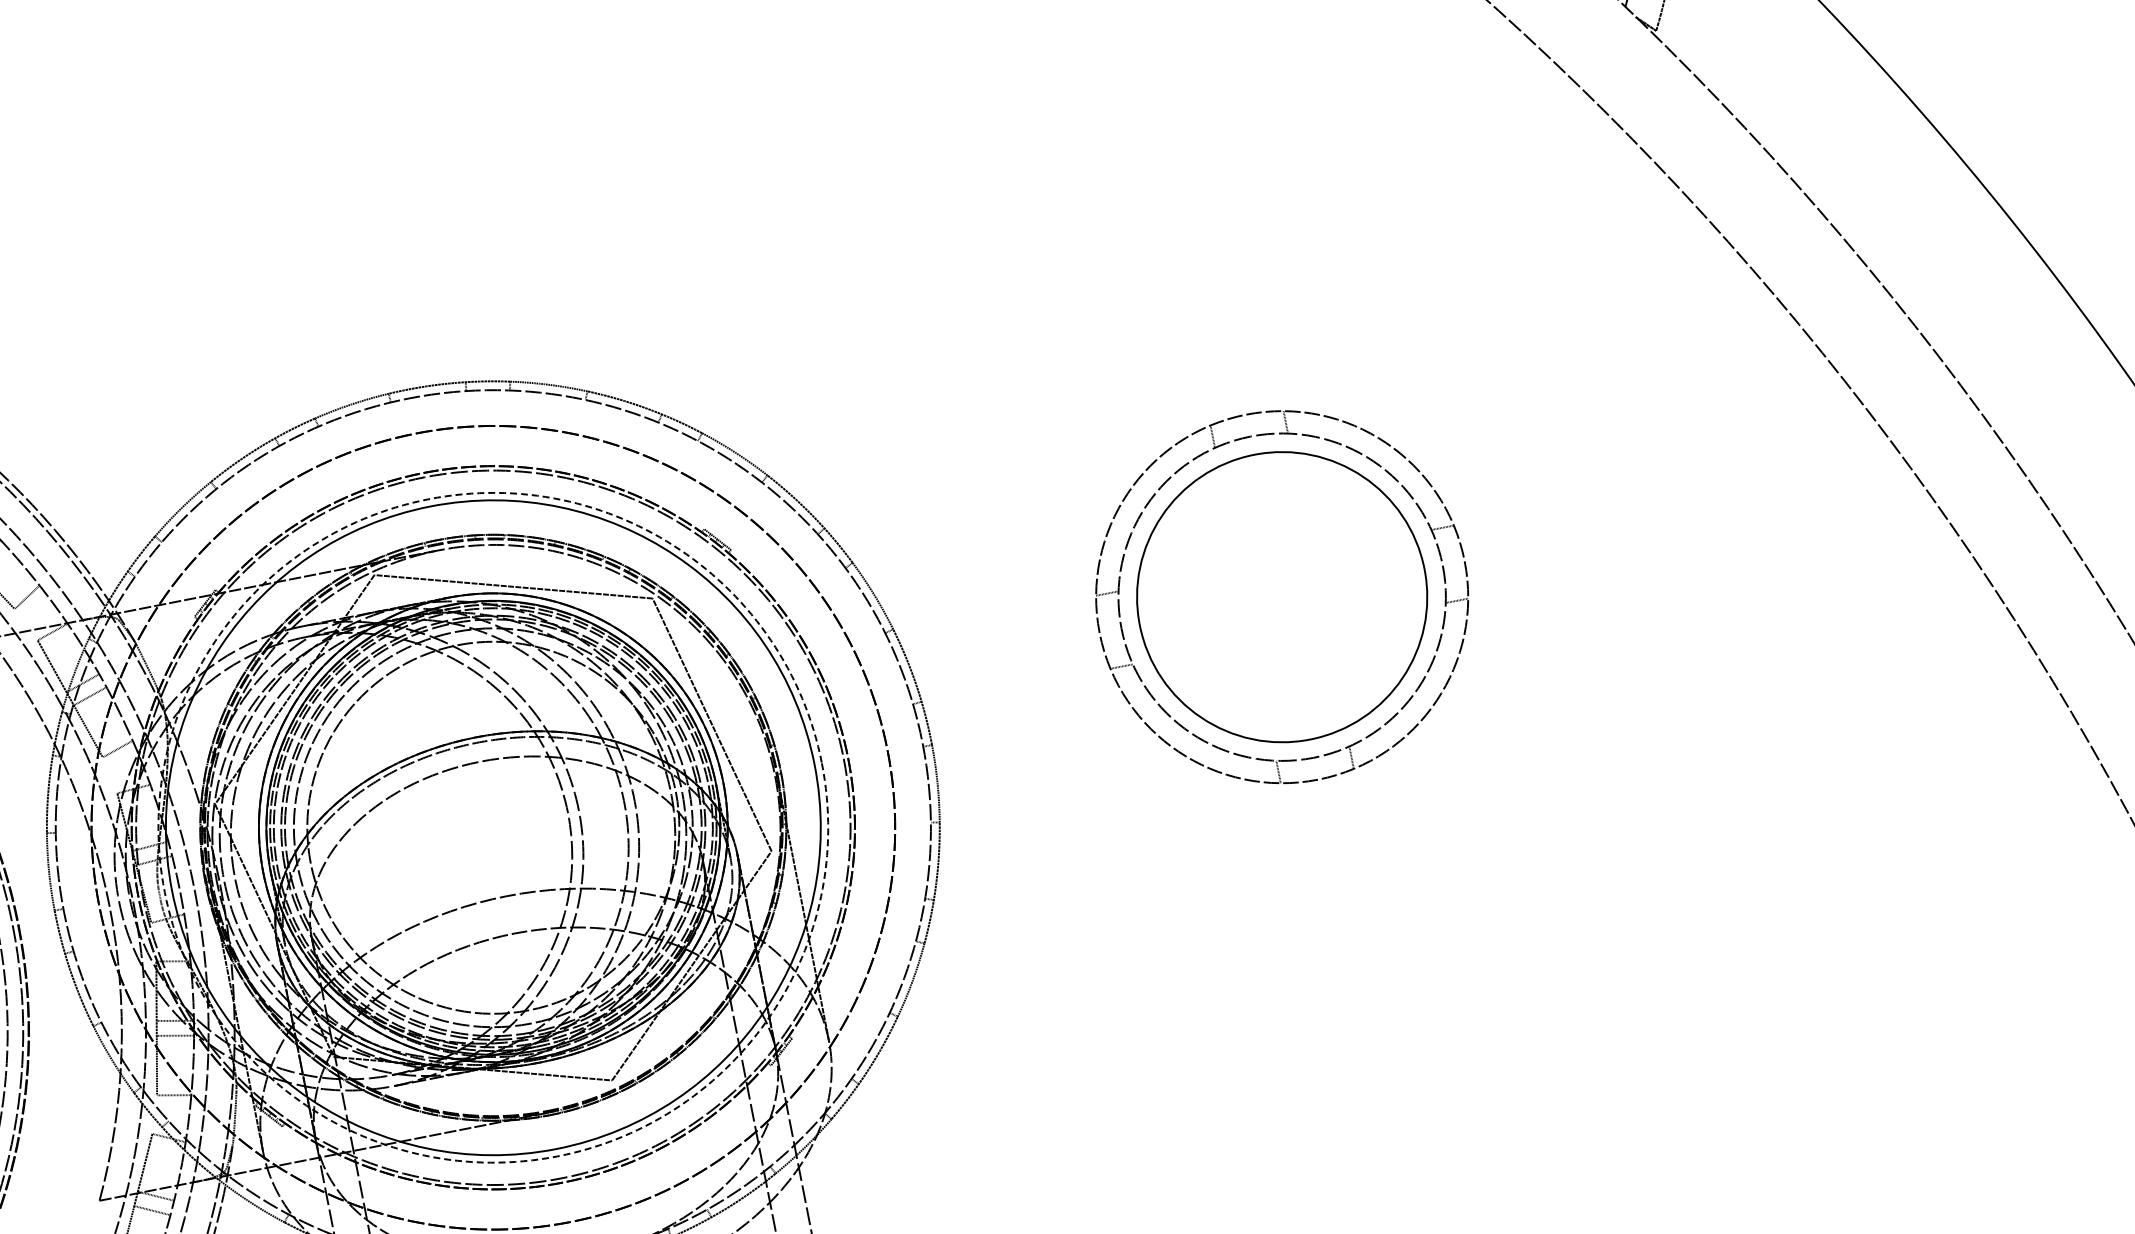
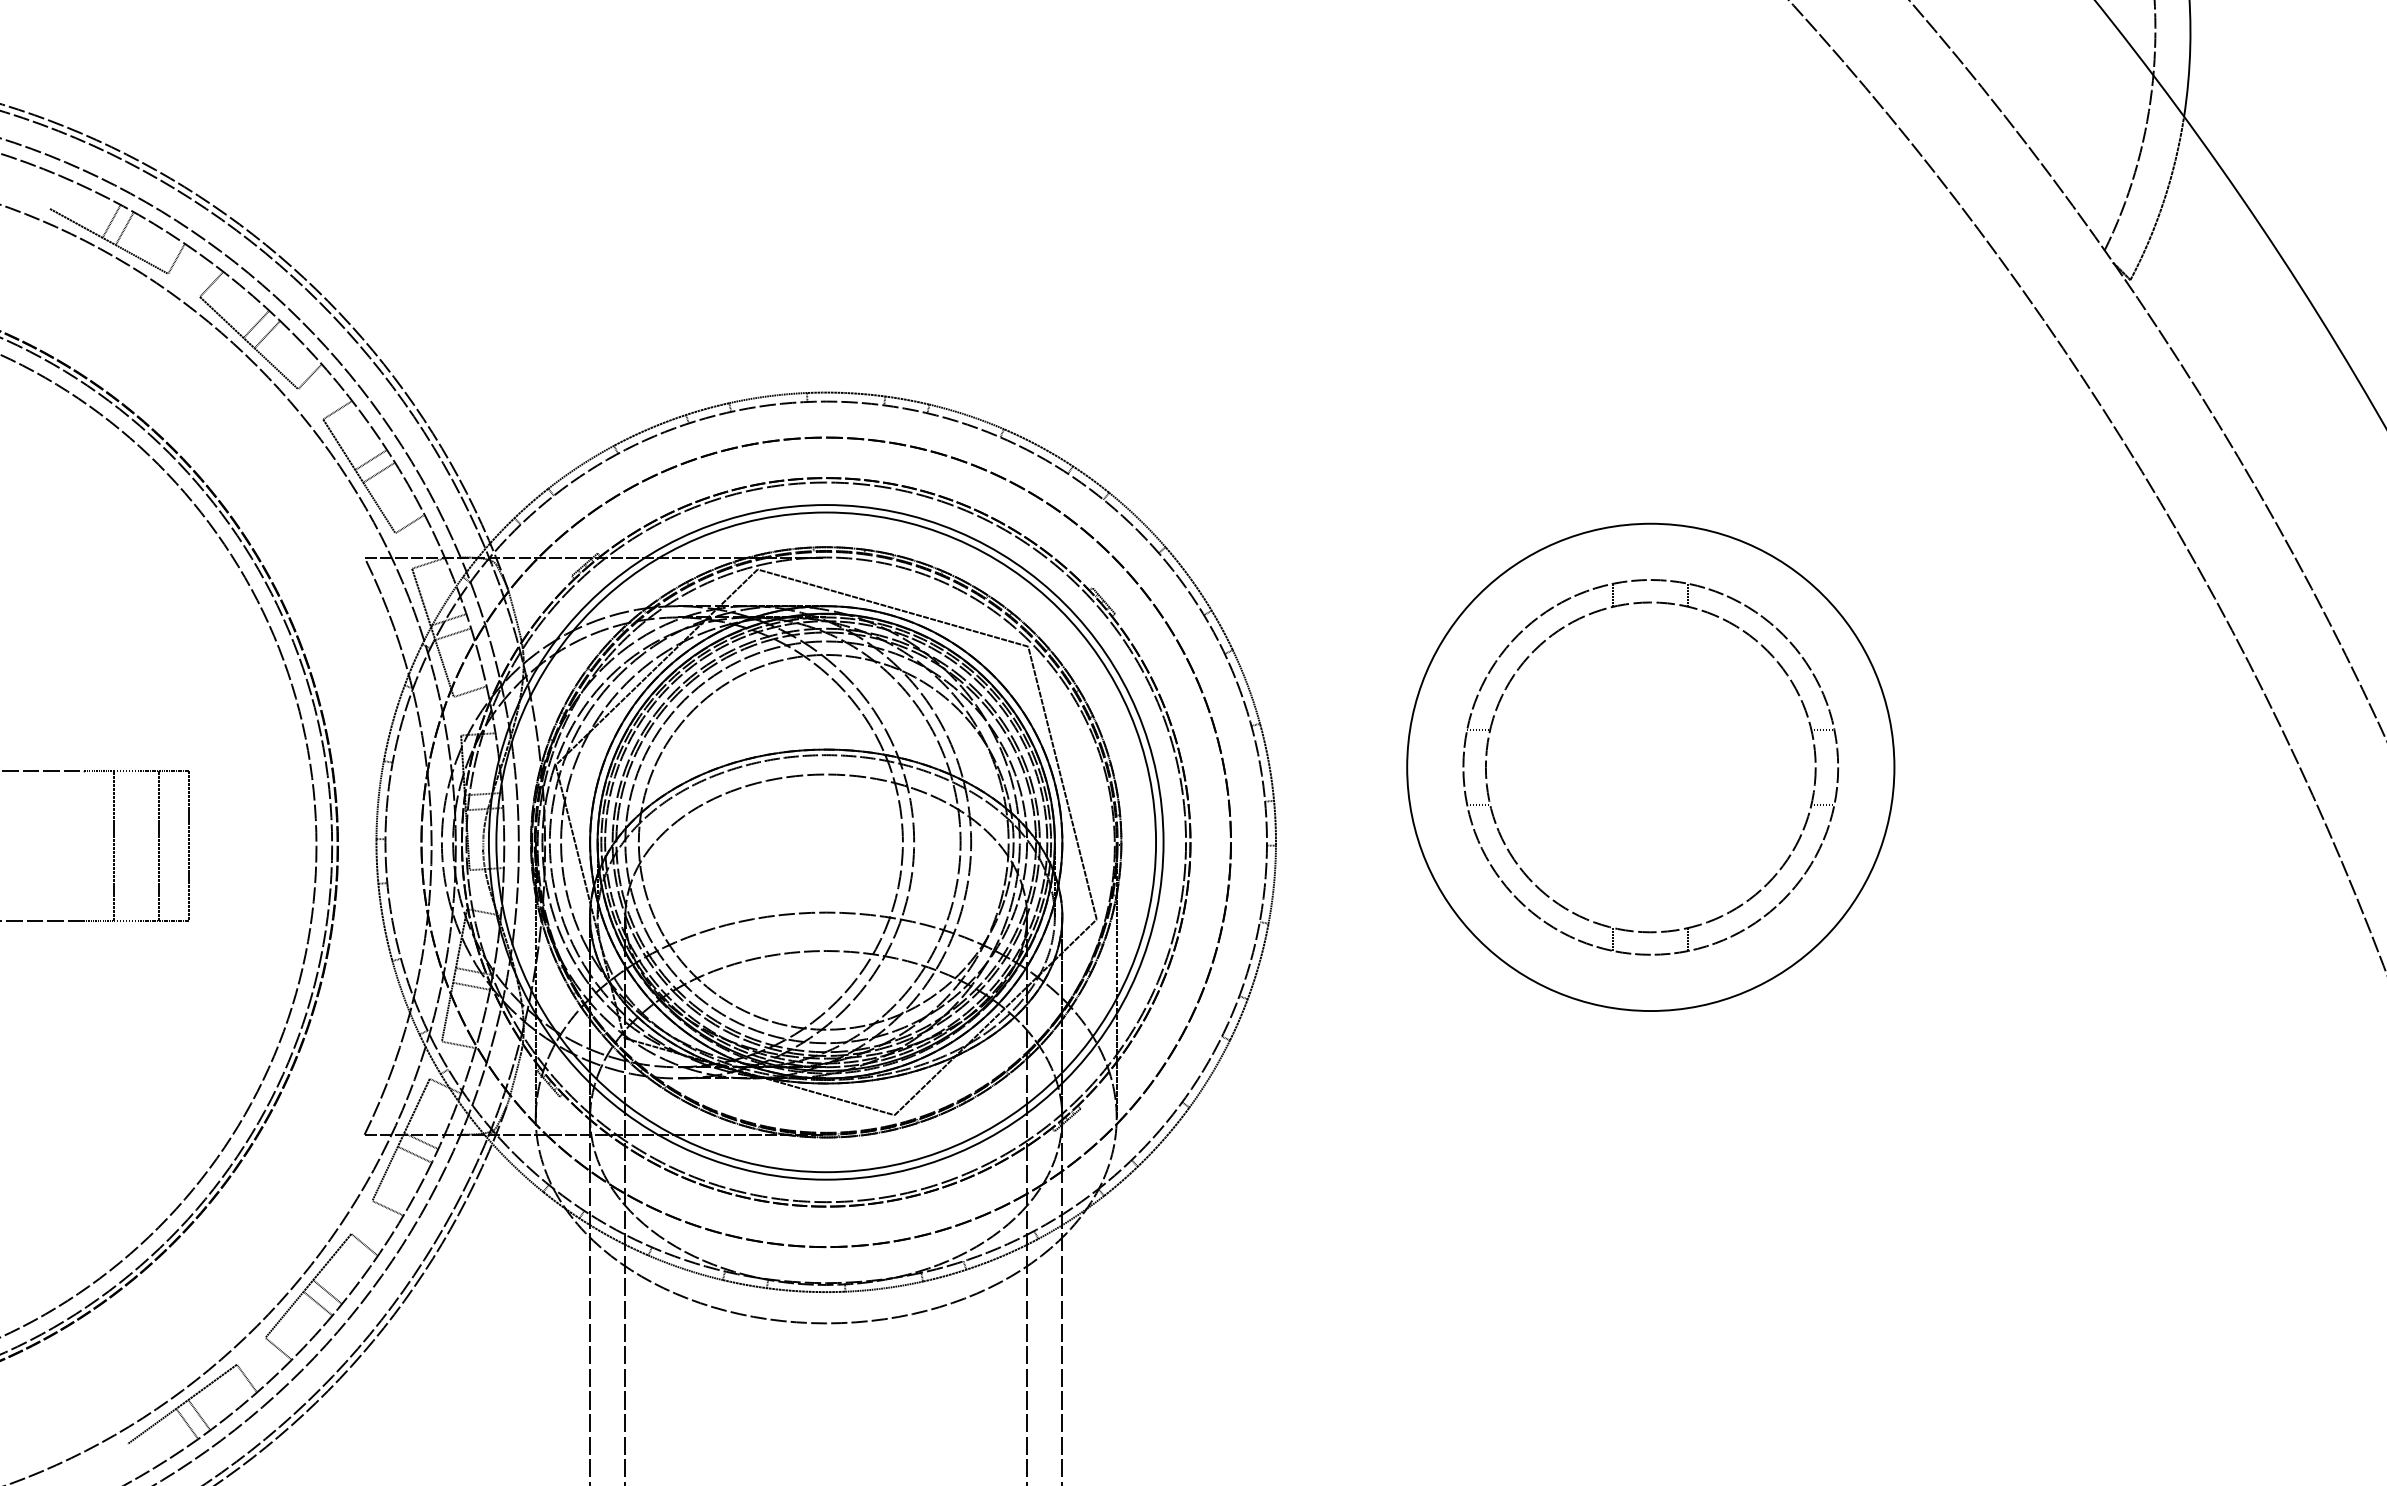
circle: (1281, 597) -> (1650, 767), size x1.67
circle: (492, 828) -> (825, 842), dashed -> solid

